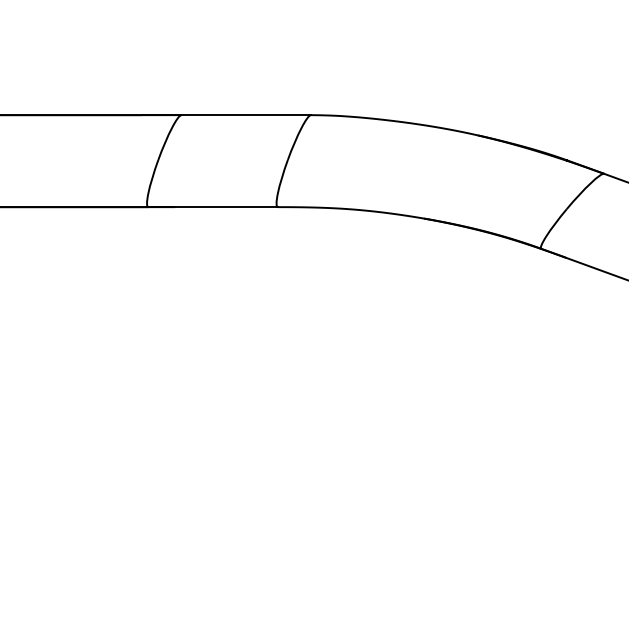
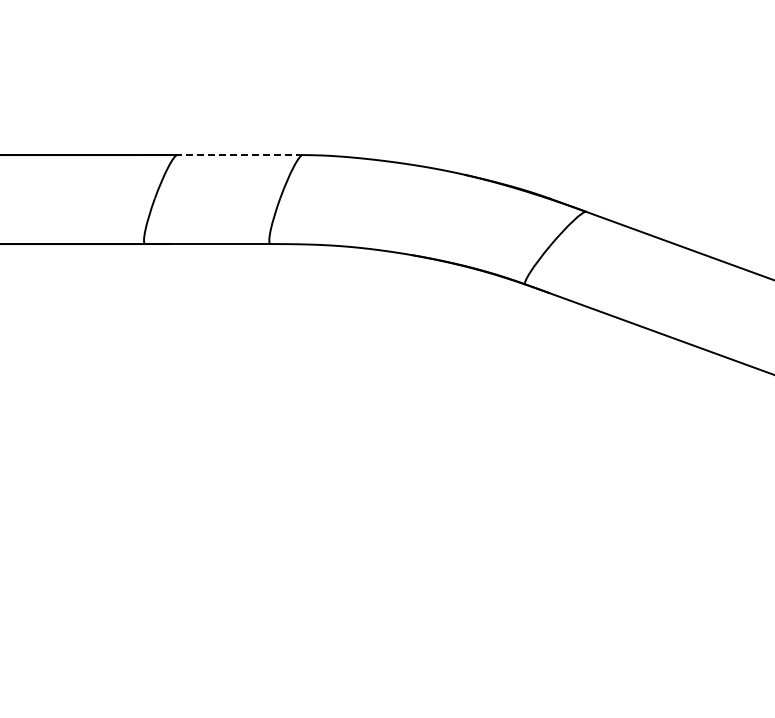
line: (245, 115) -> (239, 155), solid -> dashed

